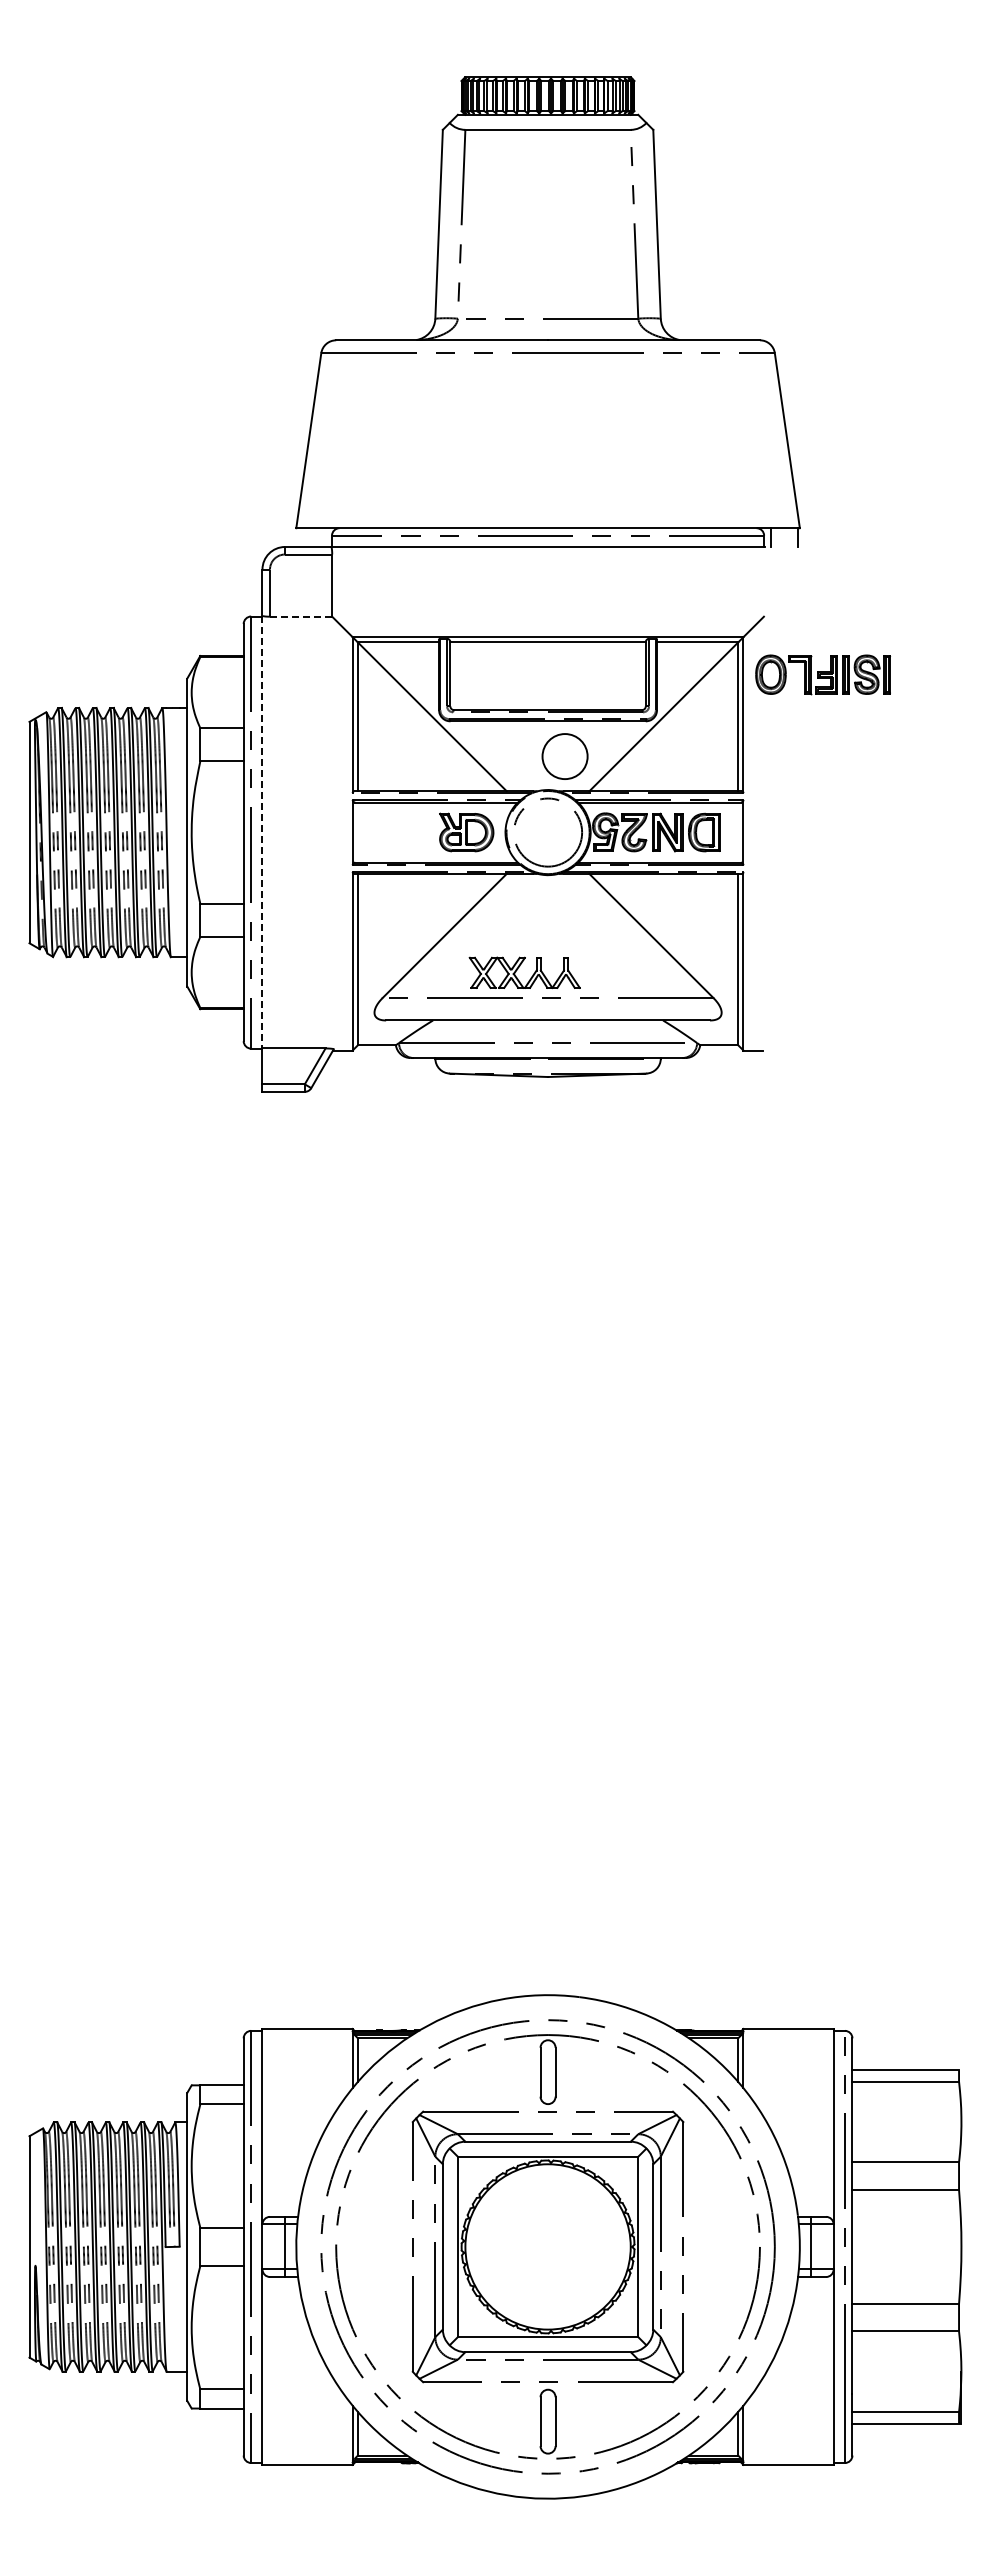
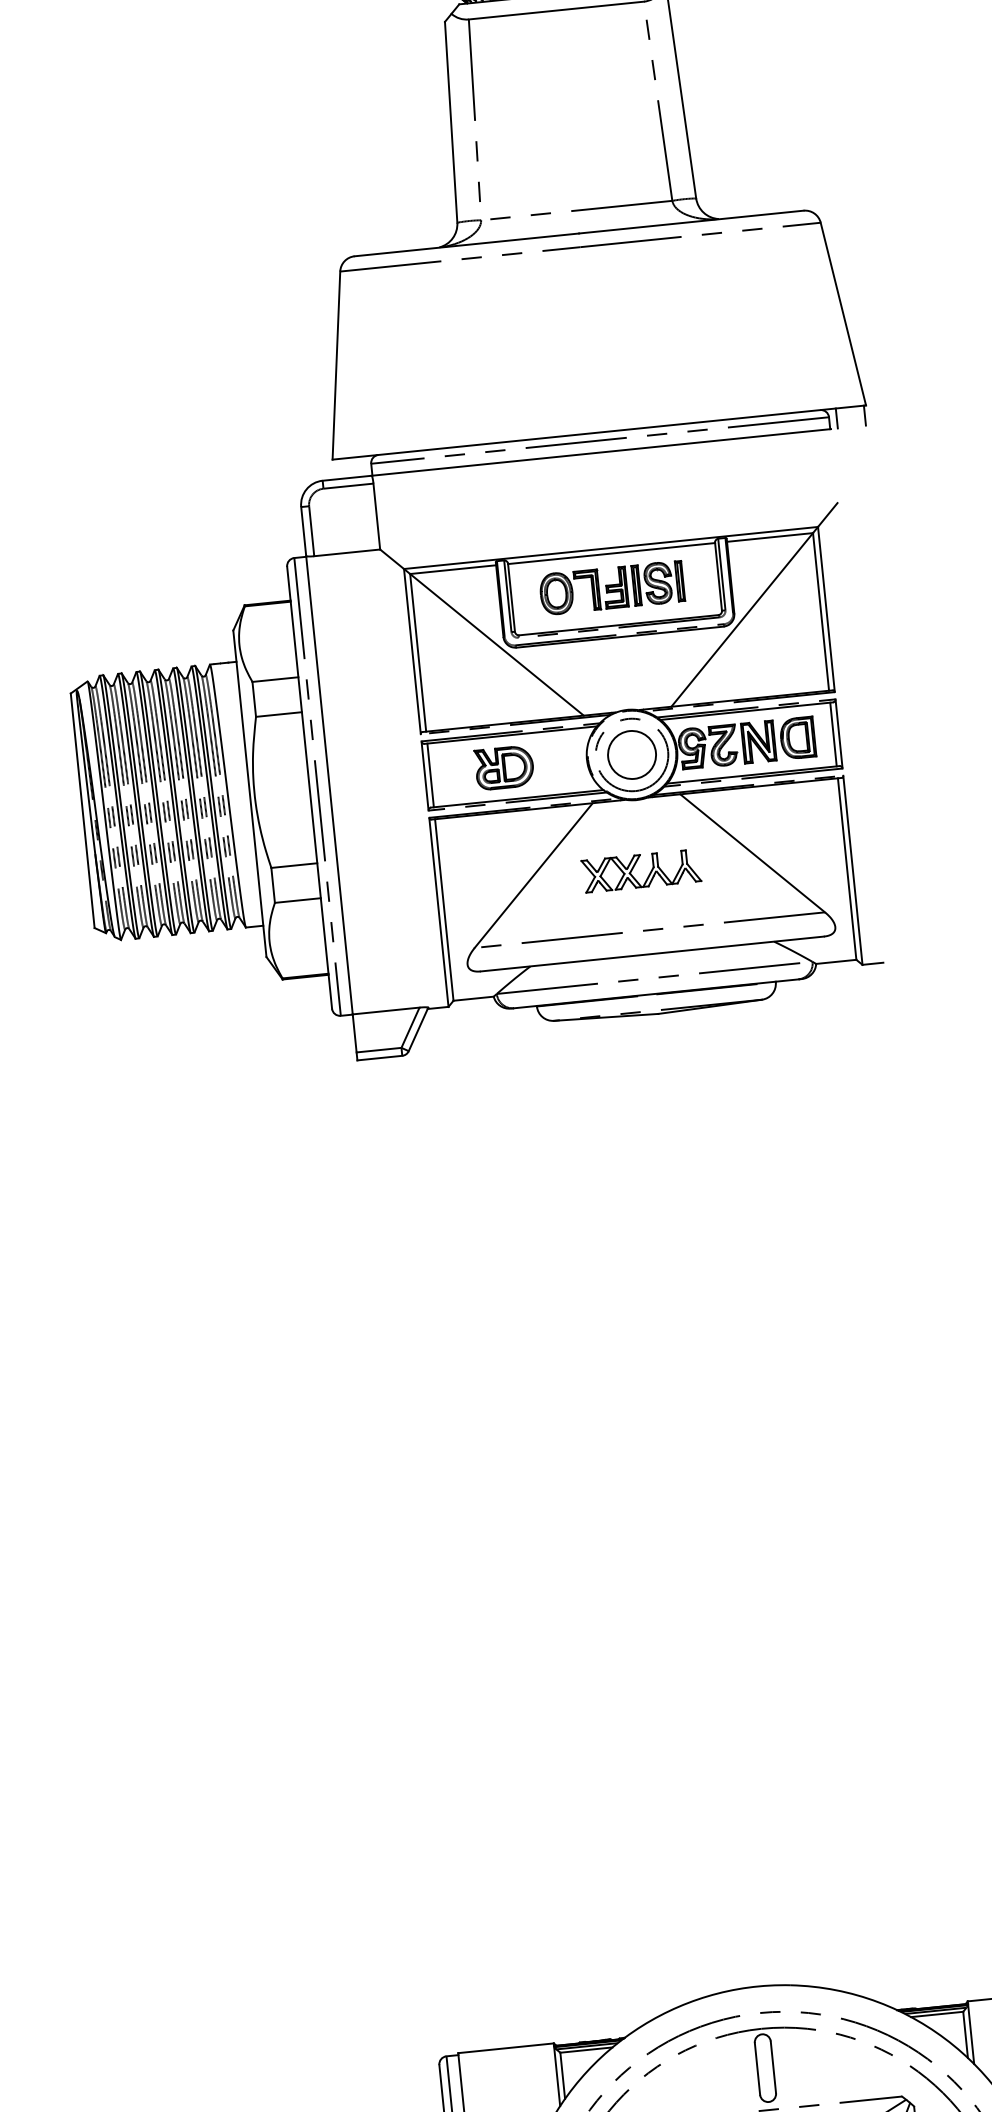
line: (301, 616) -> (347, 552), dashed -> solid
part: (822, 674) -> (611, 587), moved
circle: (564, 756) -> (631, 754), moved
line: (262, 832) -> (329, 785), dashed -> solid
line: (357, 832) -> (430, 775), added
part: (466, 832) -> (504, 767), moved
line: (738, 832) -> (833, 734), added
part: (518, 969) -> (634, 868), moved

